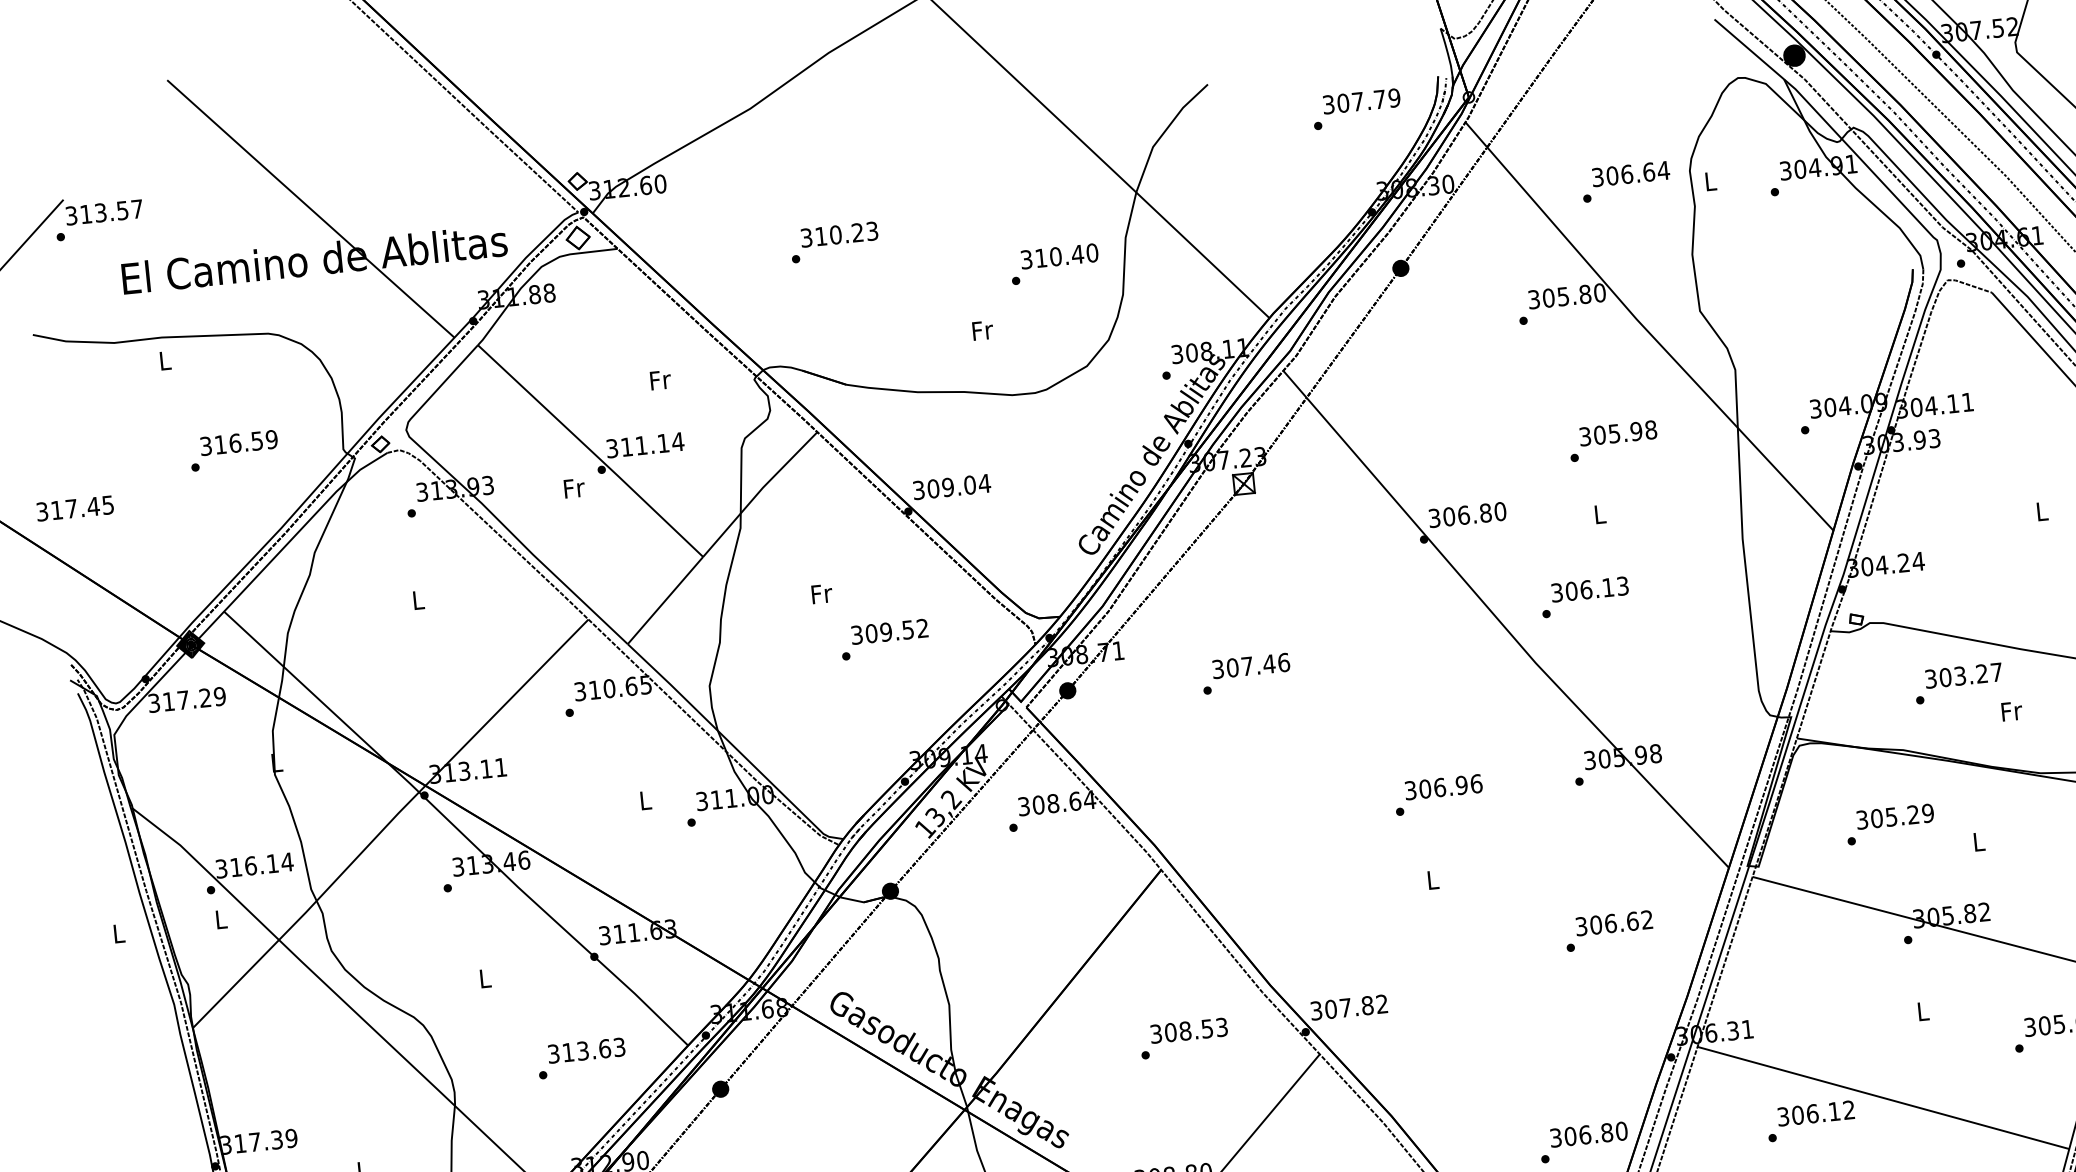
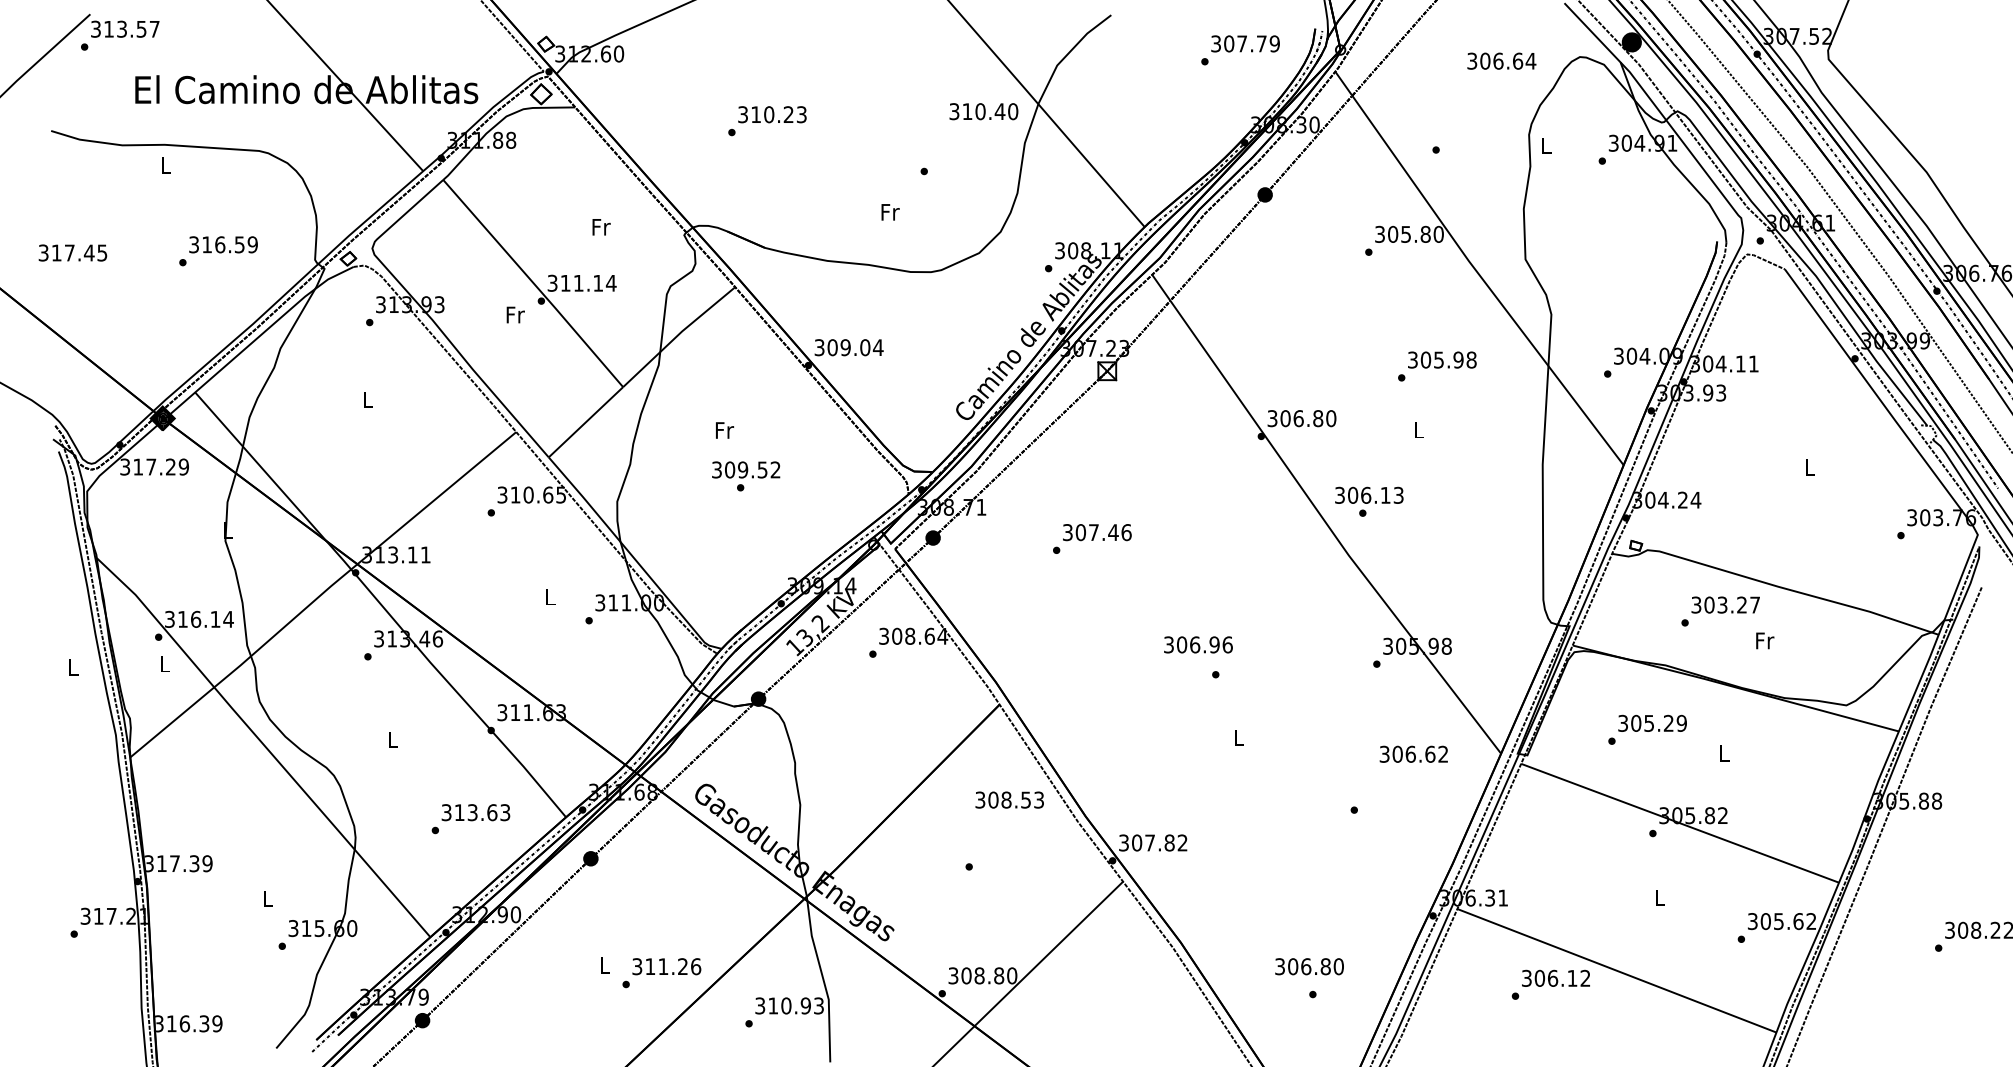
text: (1630, 173) -> (1501, 60), moved
text: (1059, 256) -> (983, 111), moved
text: (74, 507) -> (72, 252), moved
text: (1590, 588) -> (1369, 494), moved
text: (890, 631) -> (746, 469), moved
text: (1443, 786) -> (1198, 644), moved
text: (1613, 922) -> (1413, 753), moved
text: (1188, 1030) -> (1009, 799), moved
text: (1588, 1134) -> (1309, 966), moved

